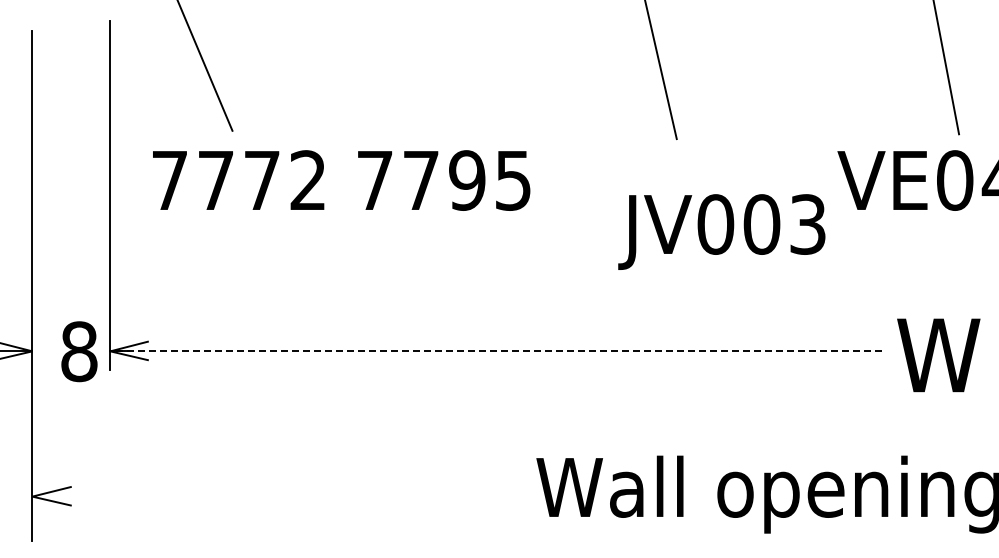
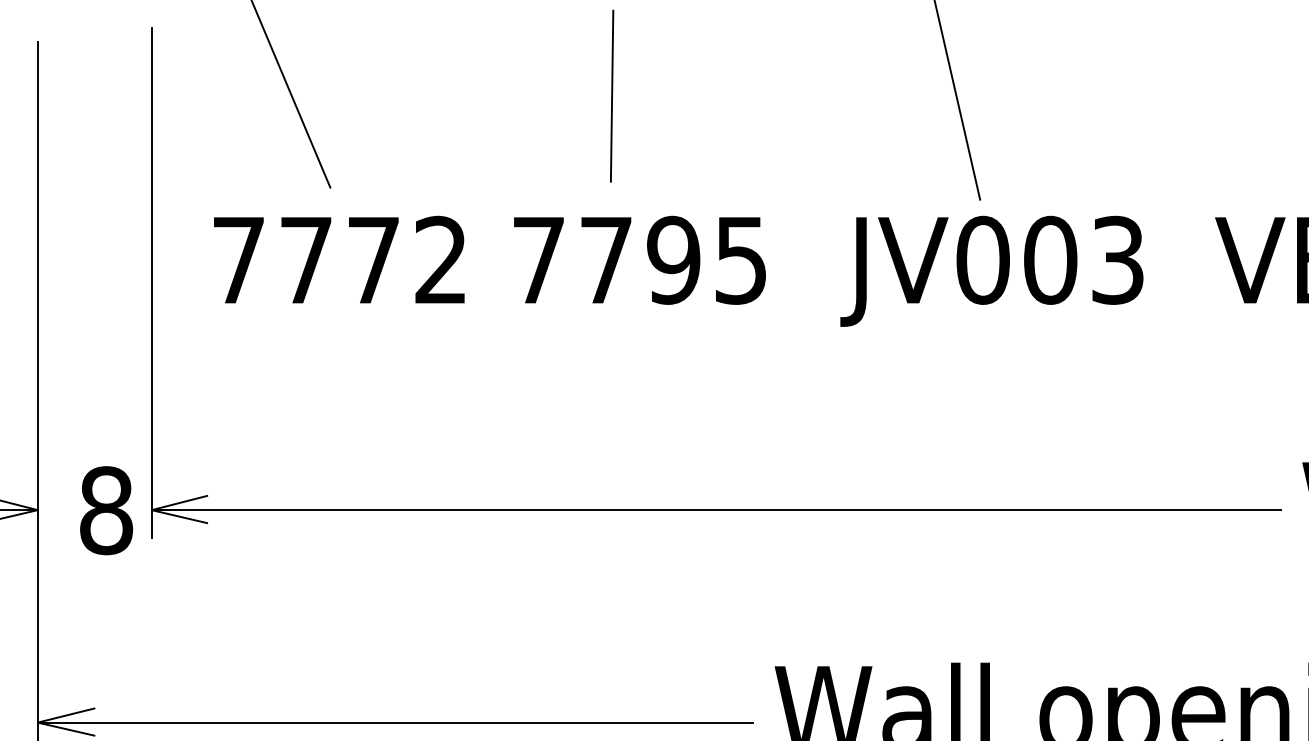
line: (424, 67) -> (611, 95), added
text: (721, 231) -> (991, 270), moved
line: (495, 351) -> (715, 510), dashed -> solid
line: (277, 496) -> (396, 722), added

